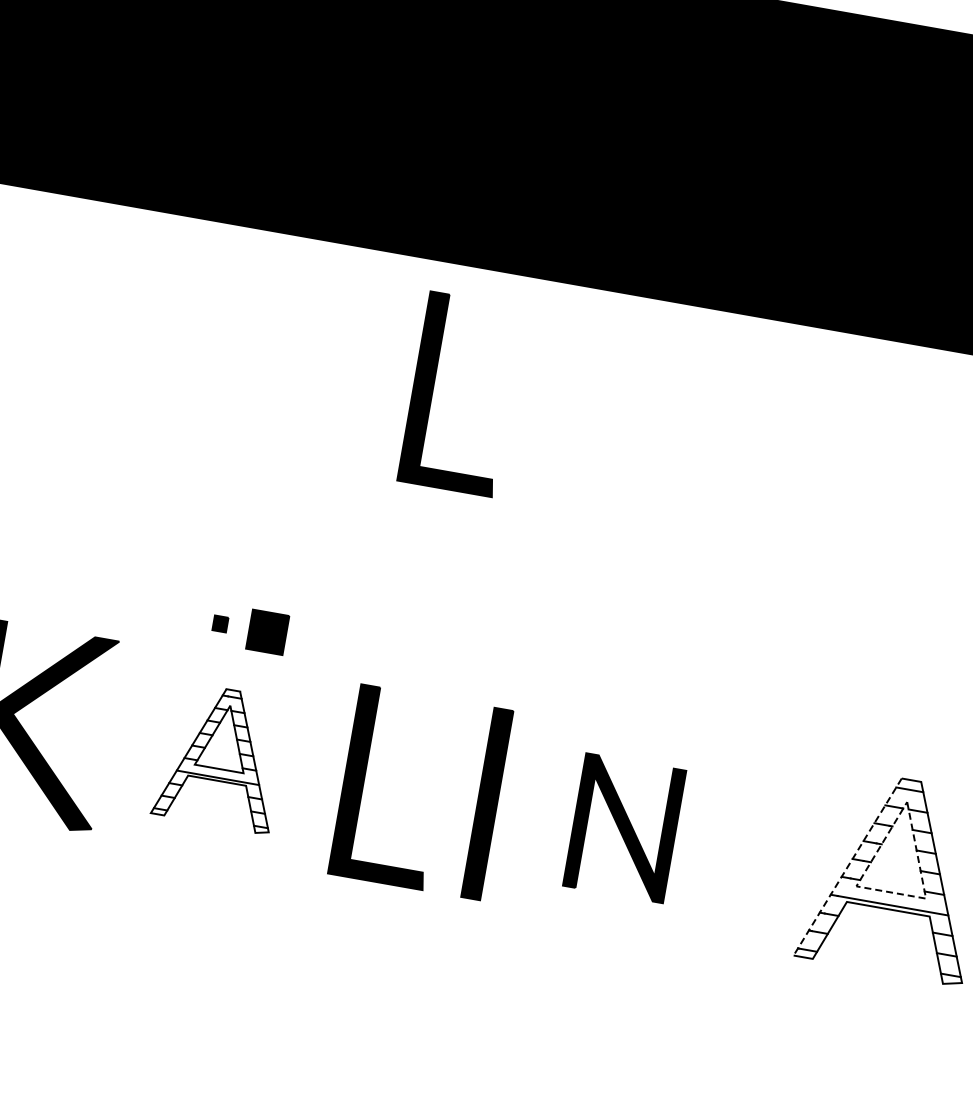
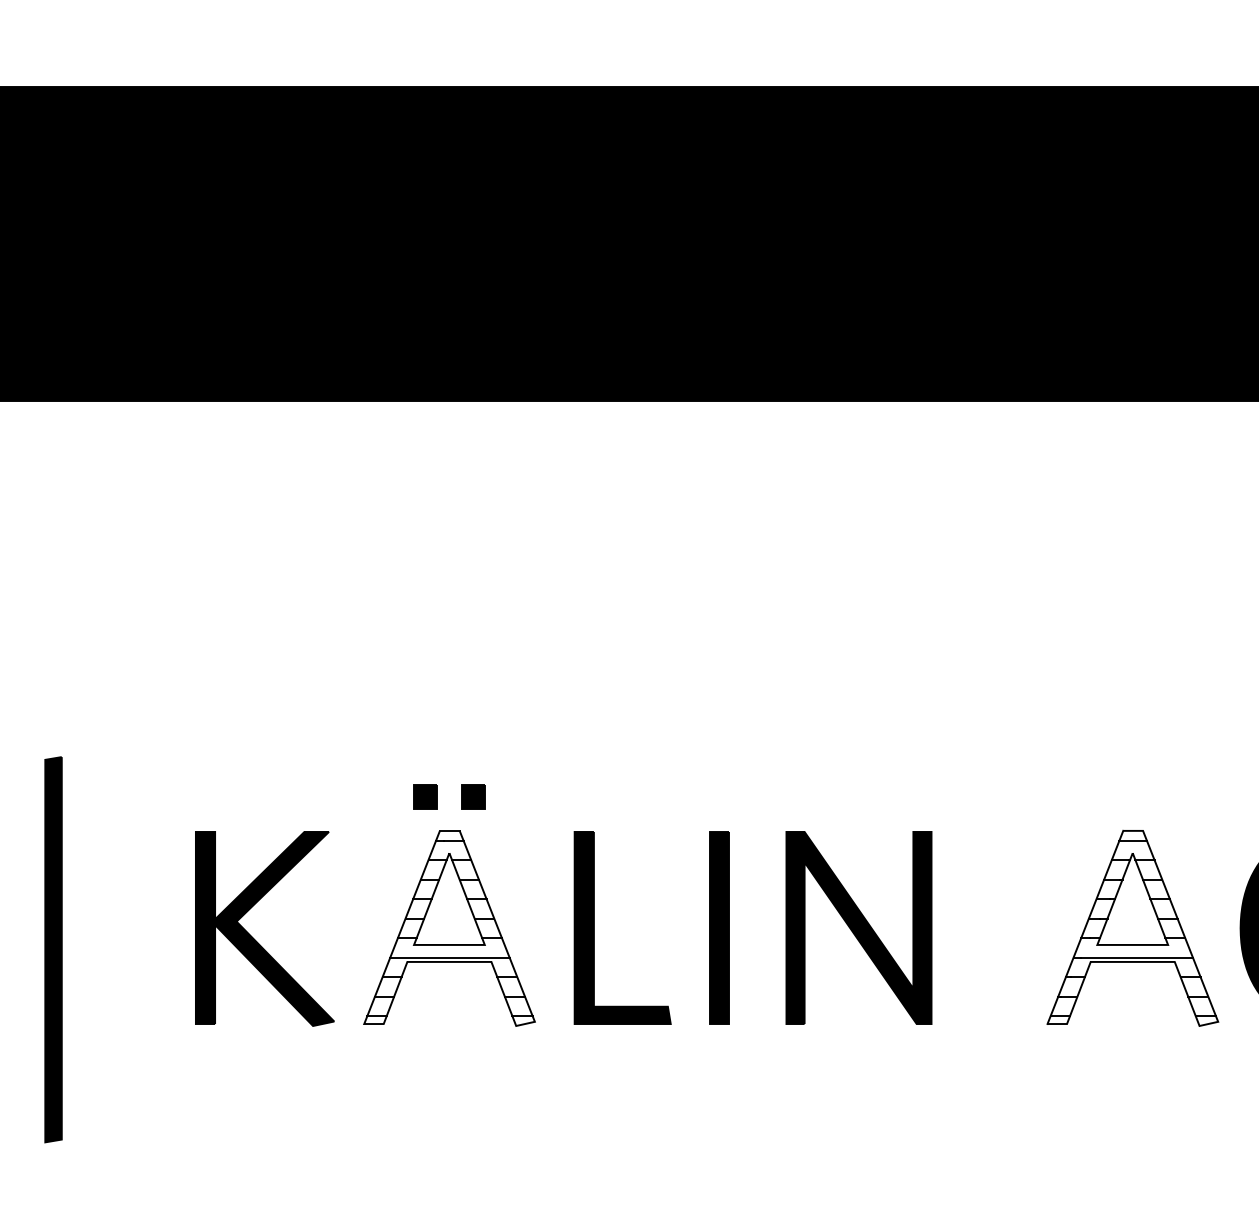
part: (433, 388) -> (594, 528), removed
part: (220, 623) -> (425, 796), size x1.67
part: (267, 631) -> (473, 796), size x0.62
part: (221, 757) -> (449, 928), size x1.43
part: (624, 827) -> (858, 927), size x1.43
line: (847, 867) -> (1085, 927), dashed -> solid
line: (891, 891) -> (1132, 944), dashed -> solid

